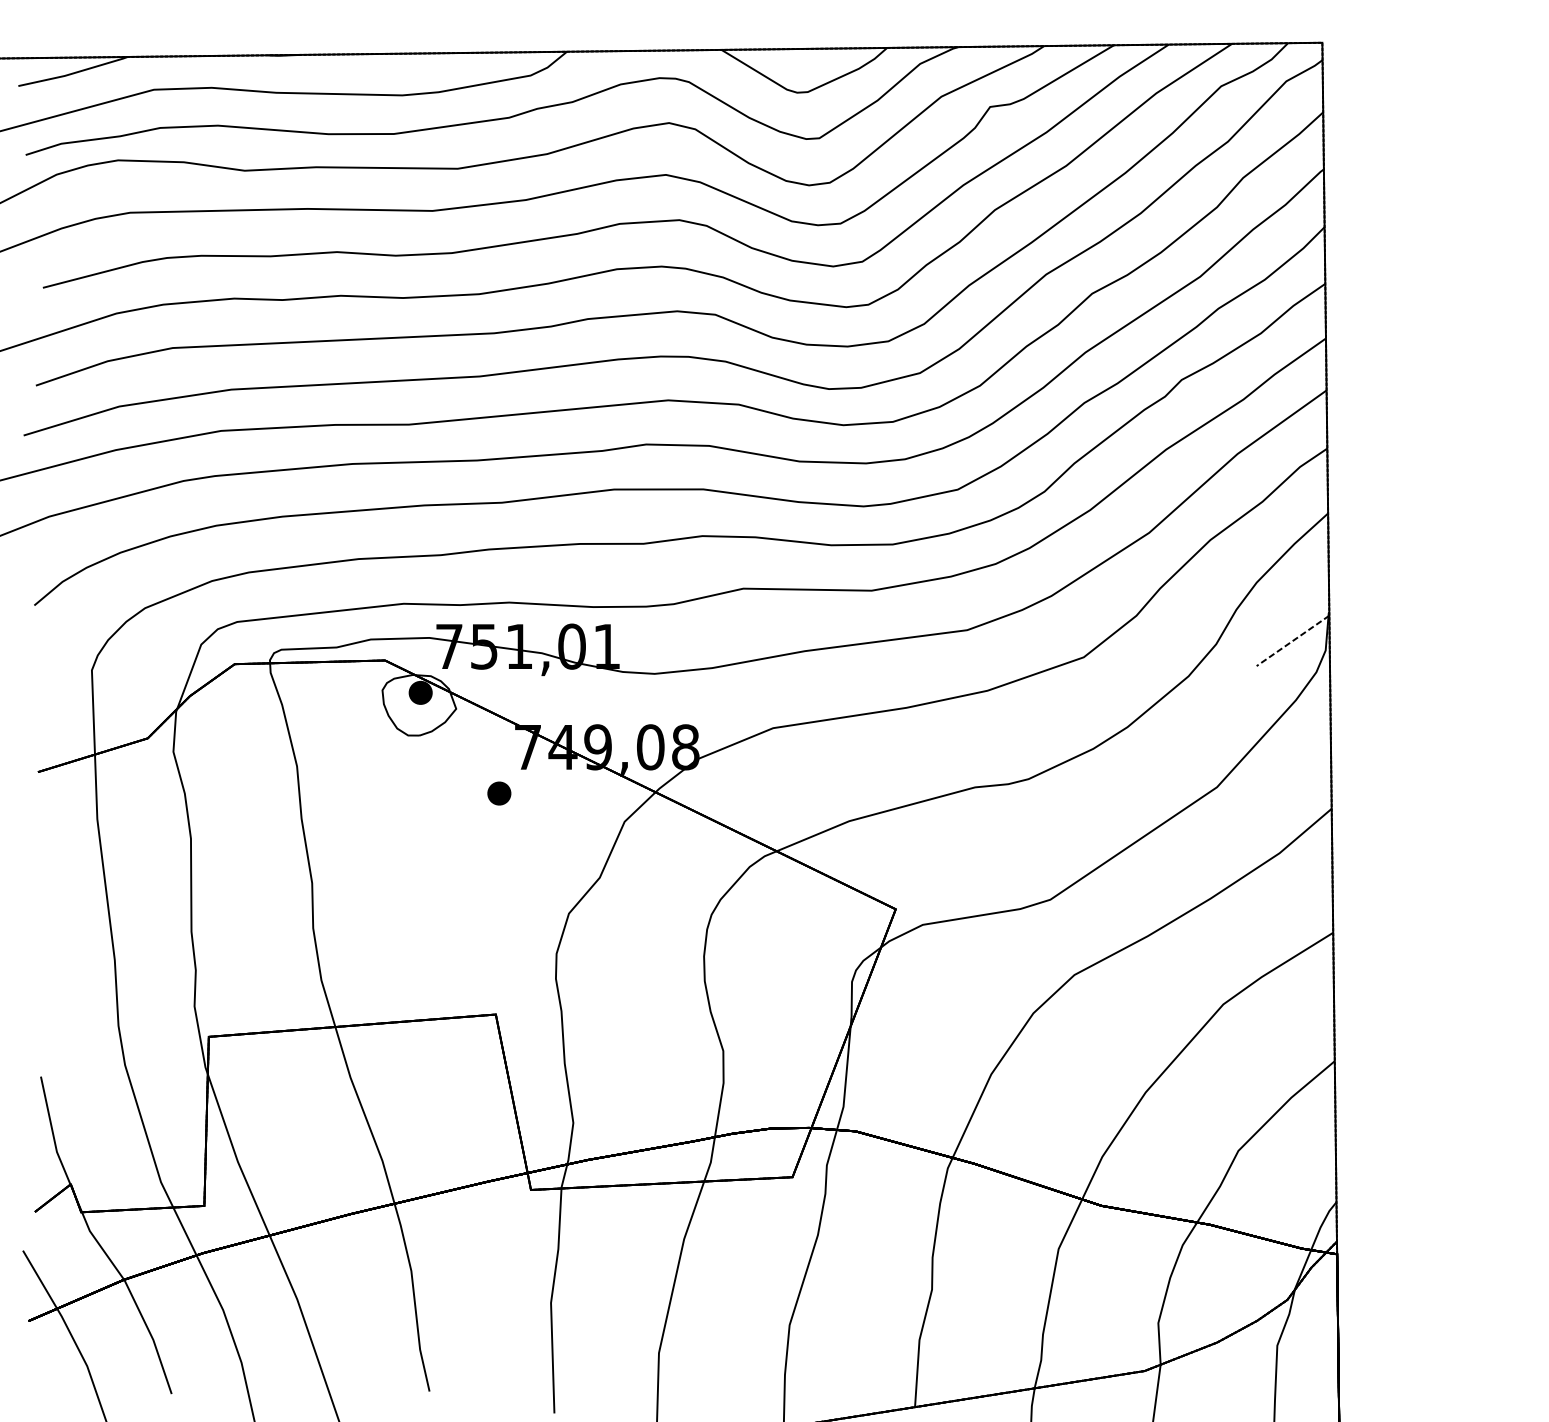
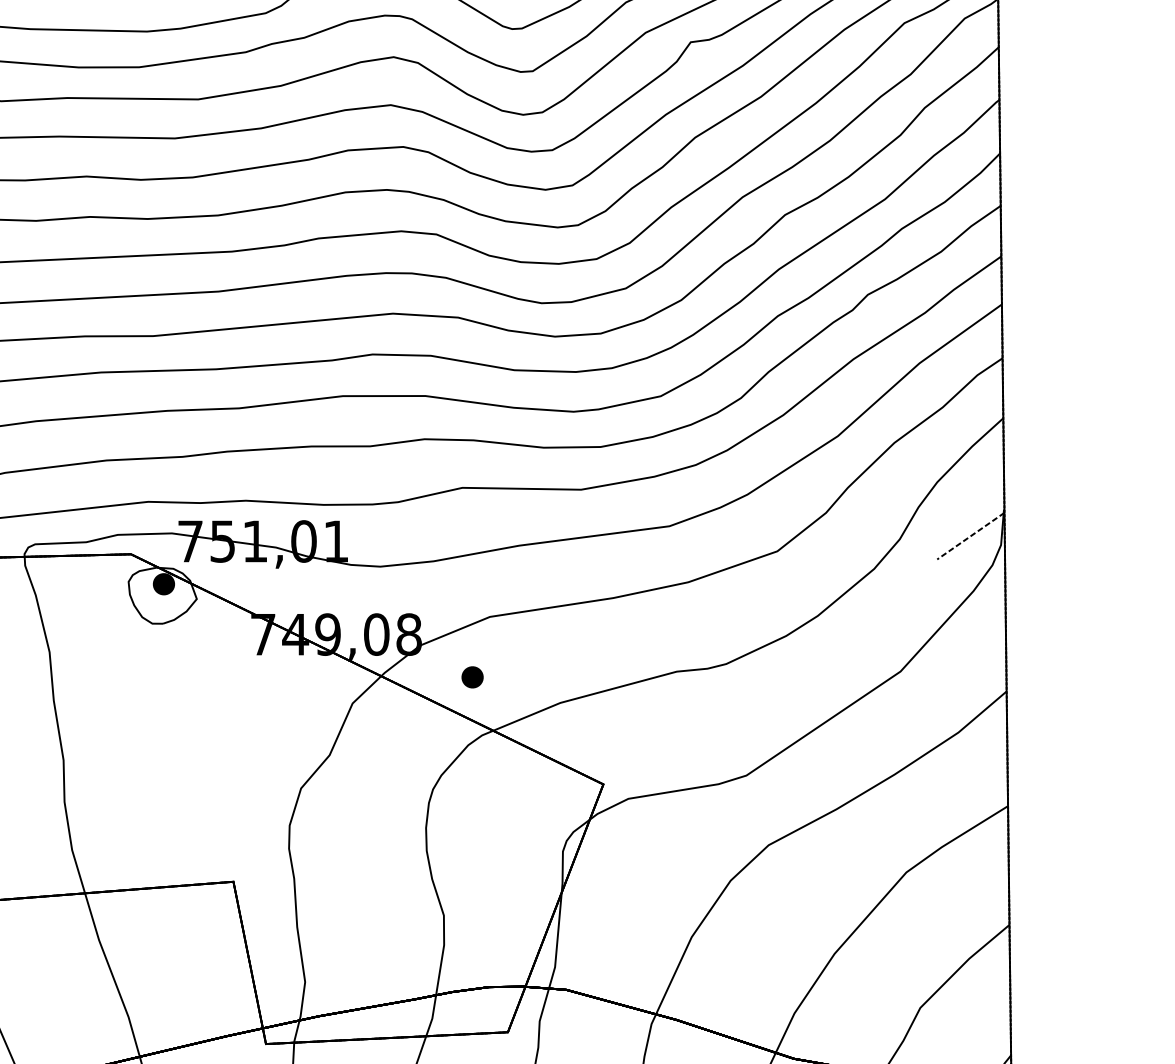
part: (499, 793) -> (472, 677), moved

